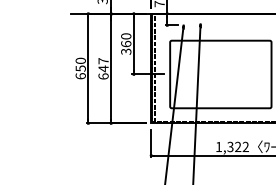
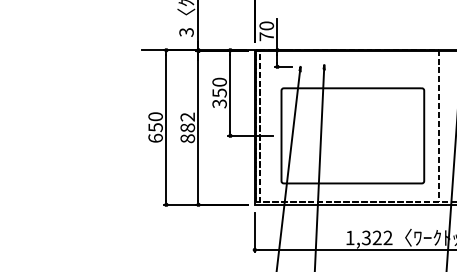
text: (126, 43) -> (219, 92), 360 -> 350
text: (103, 68) -> (187, 127), 647 -> 882

